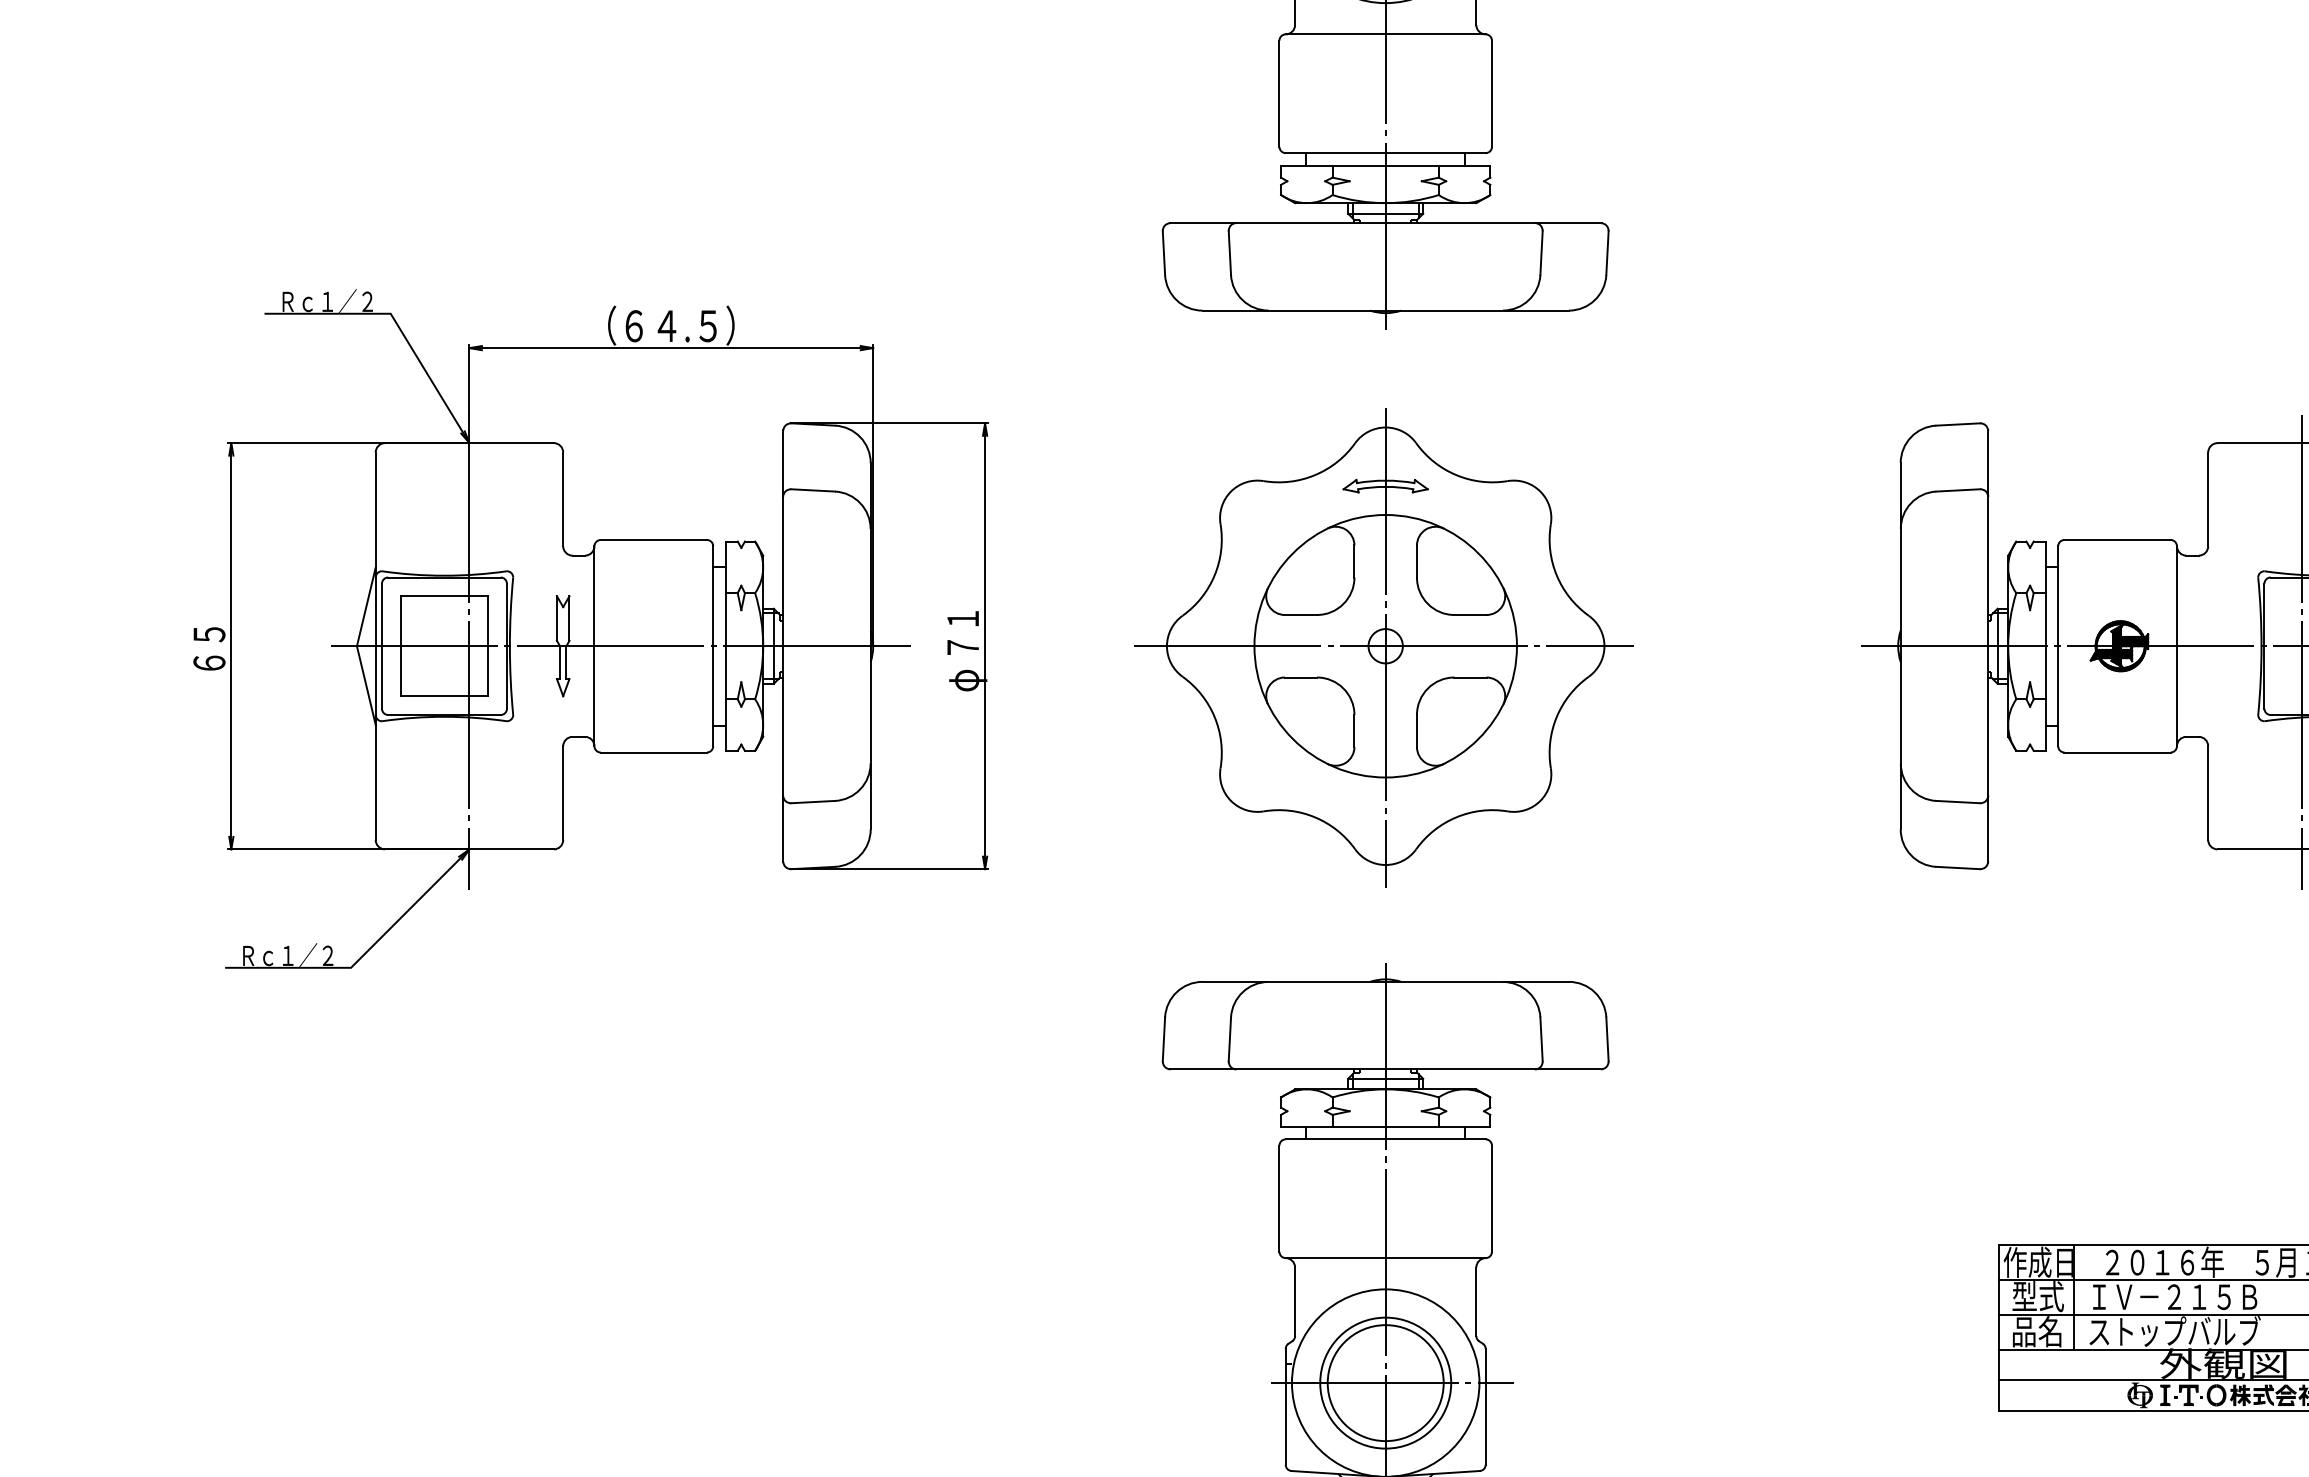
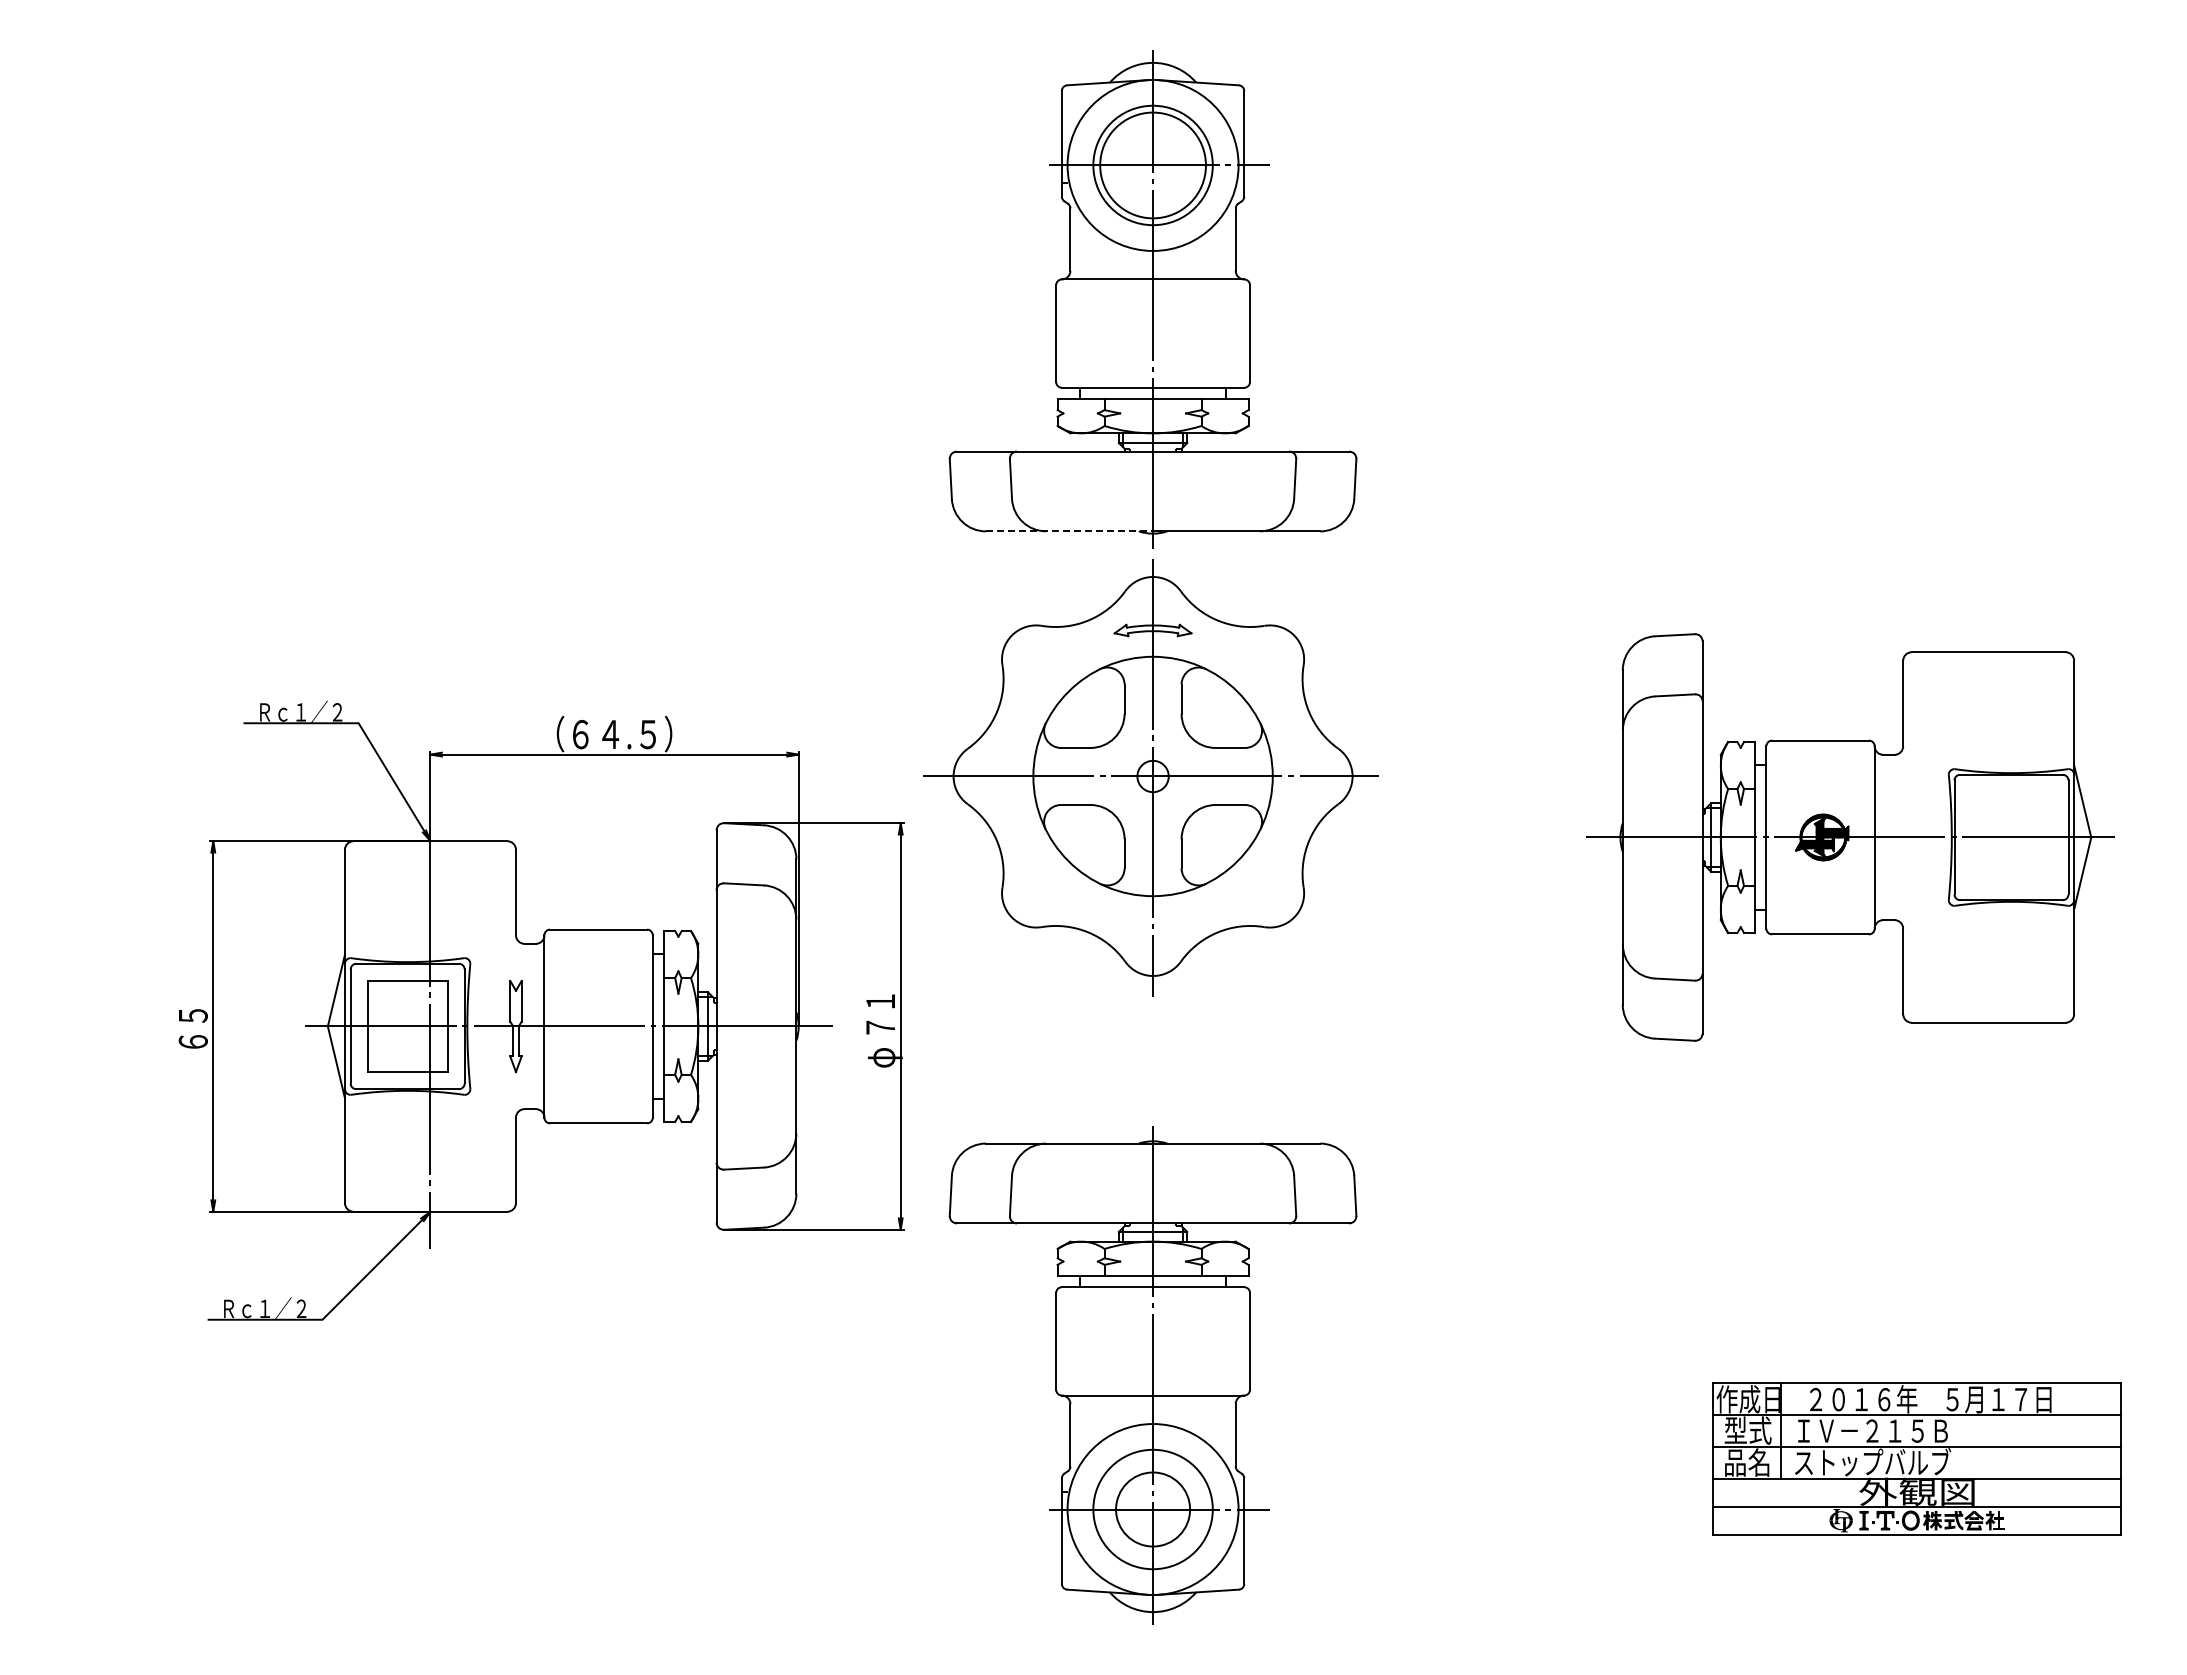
line: (1294, 310) -> (1069, 531), solid -> dashed
part: (591, 628) -> (541, 1010), moved
part: (1382, 647) -> (1150, 777), moved
line: (2301, 651) -> (1988, 842), removed
circle: (1385, 1383) -> (1152, 1509), size x0.7

